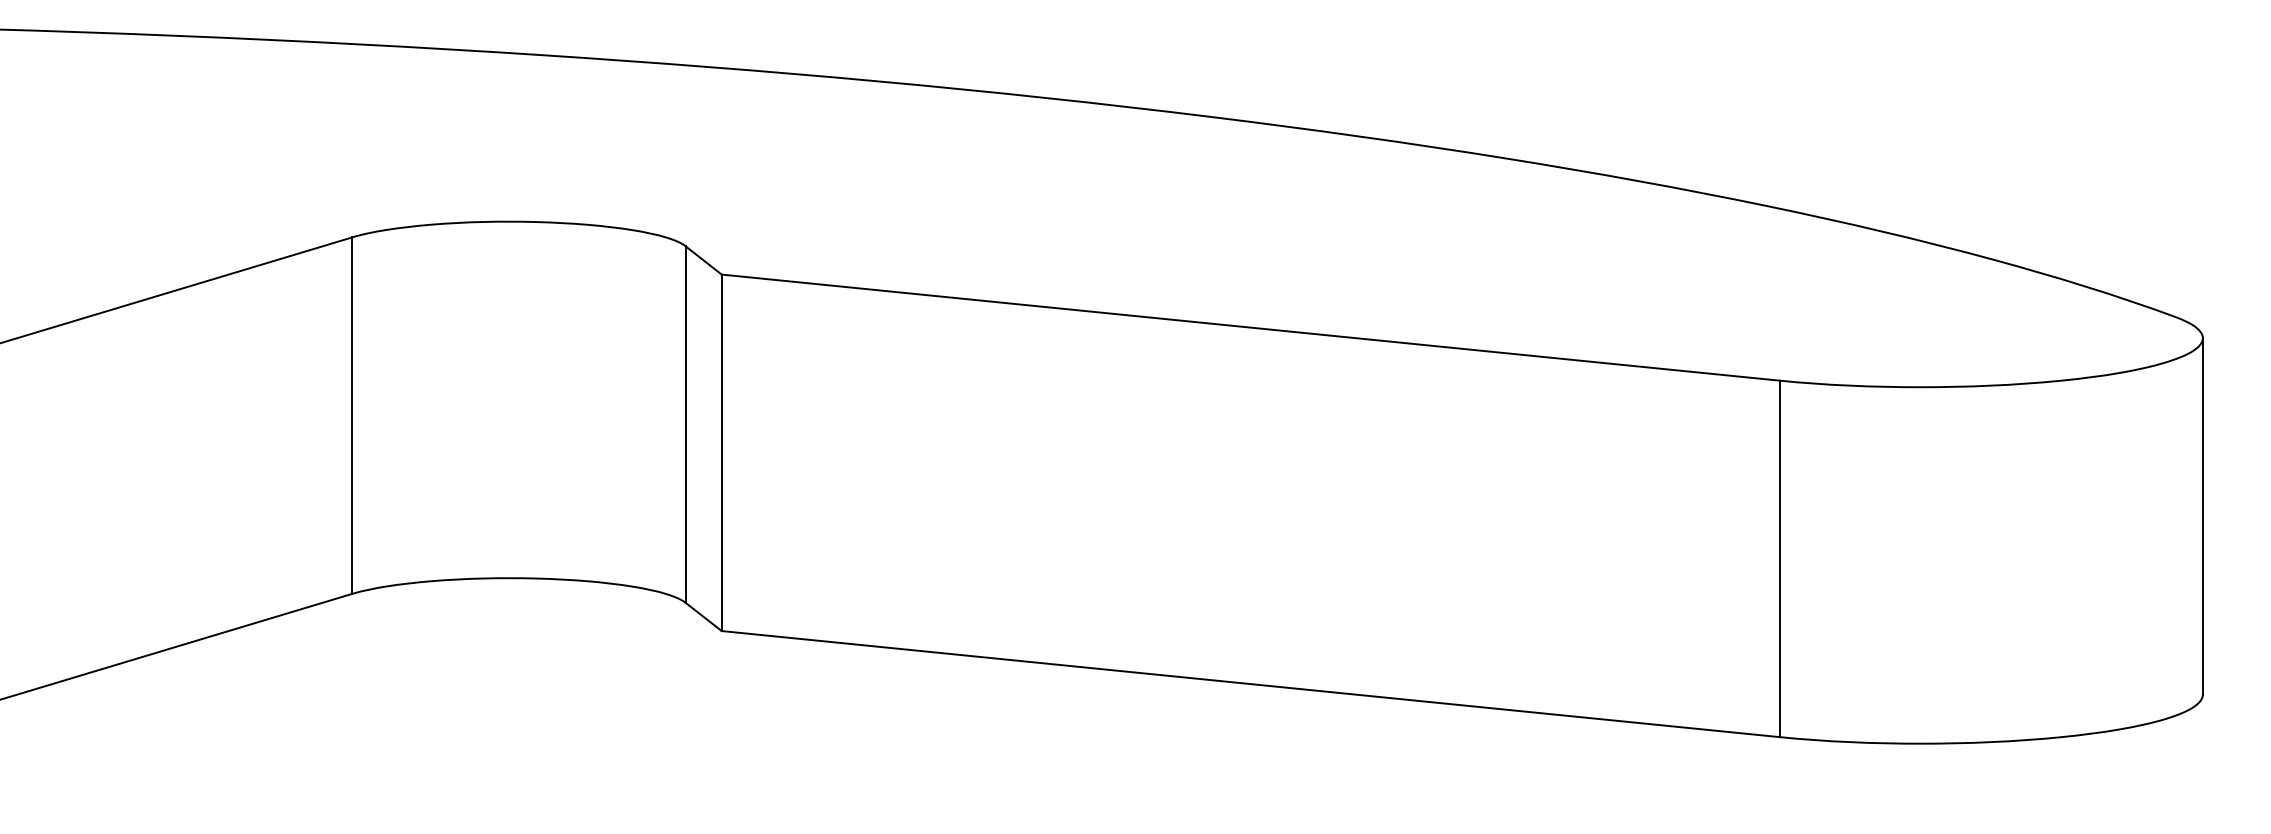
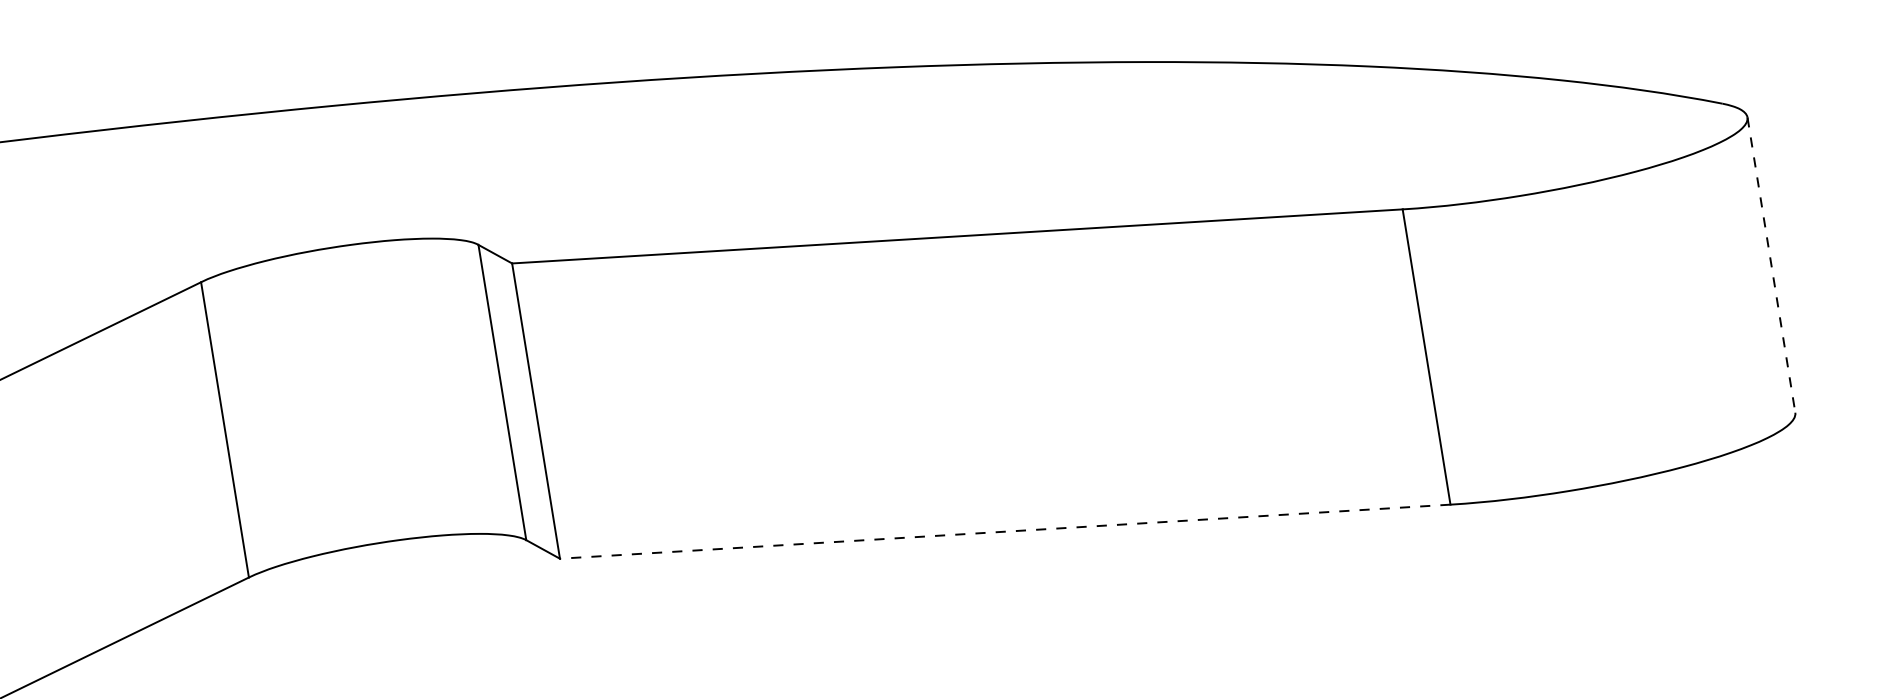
line: (2202, 516) -> (1771, 265), solid -> dashed
line: (1250, 684) -> (1005, 532), solid -> dashed

